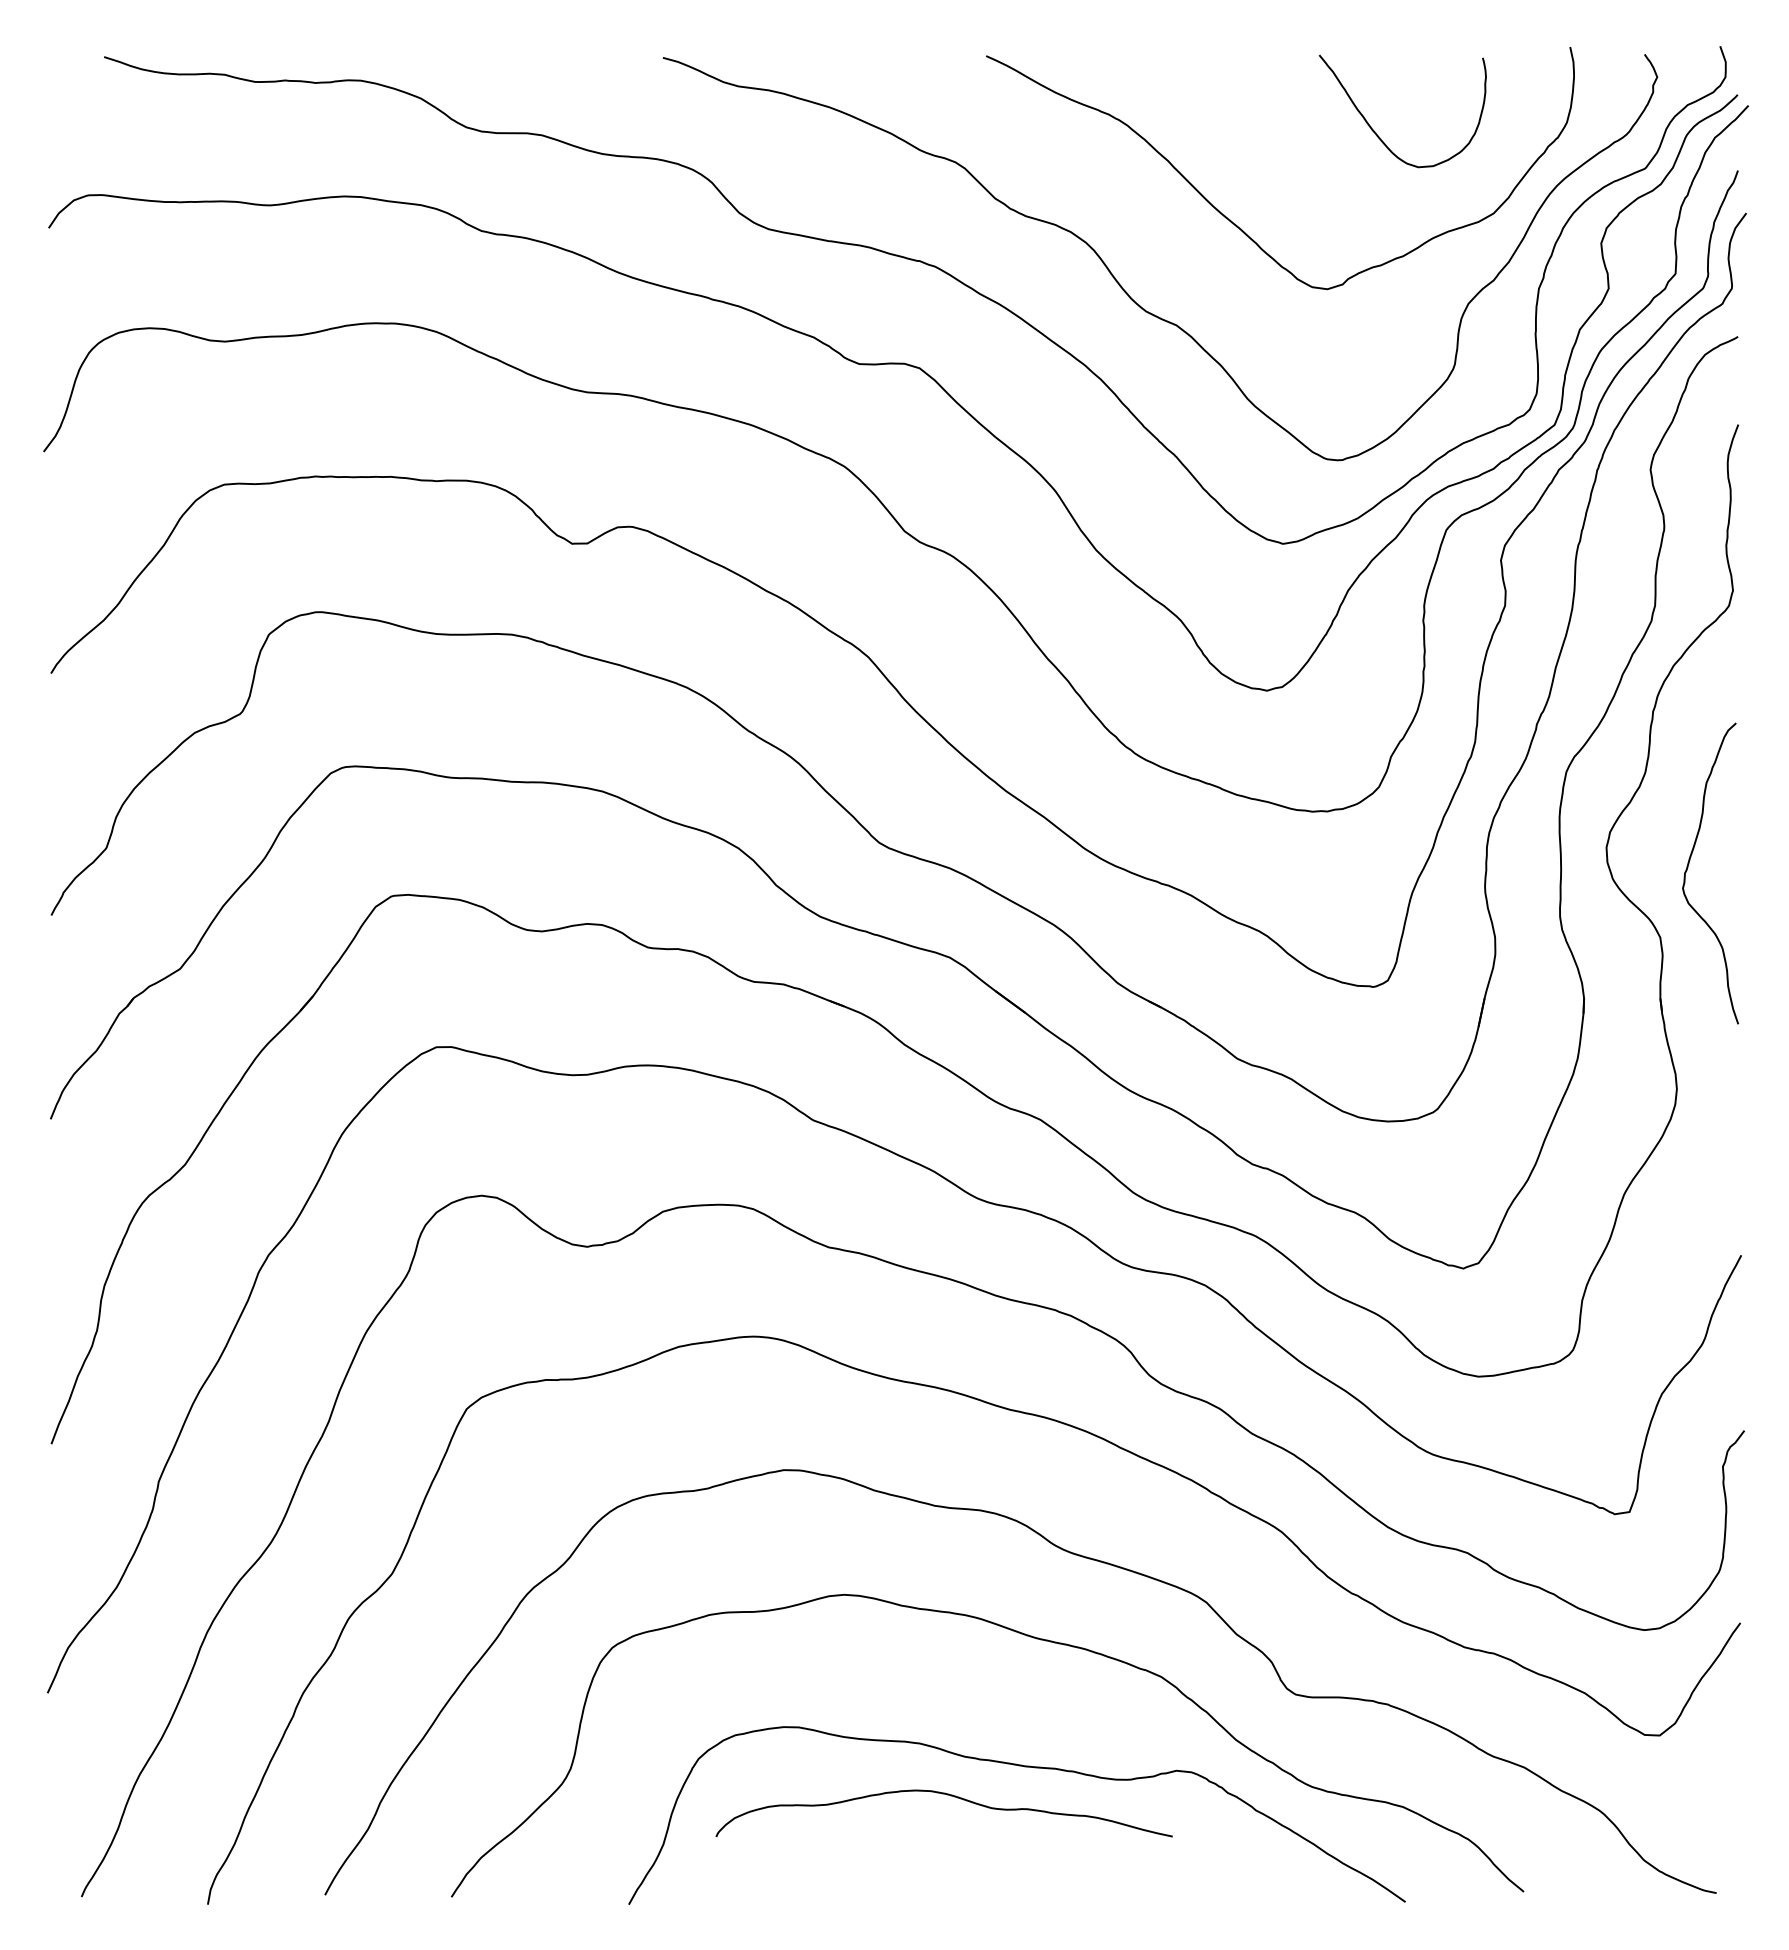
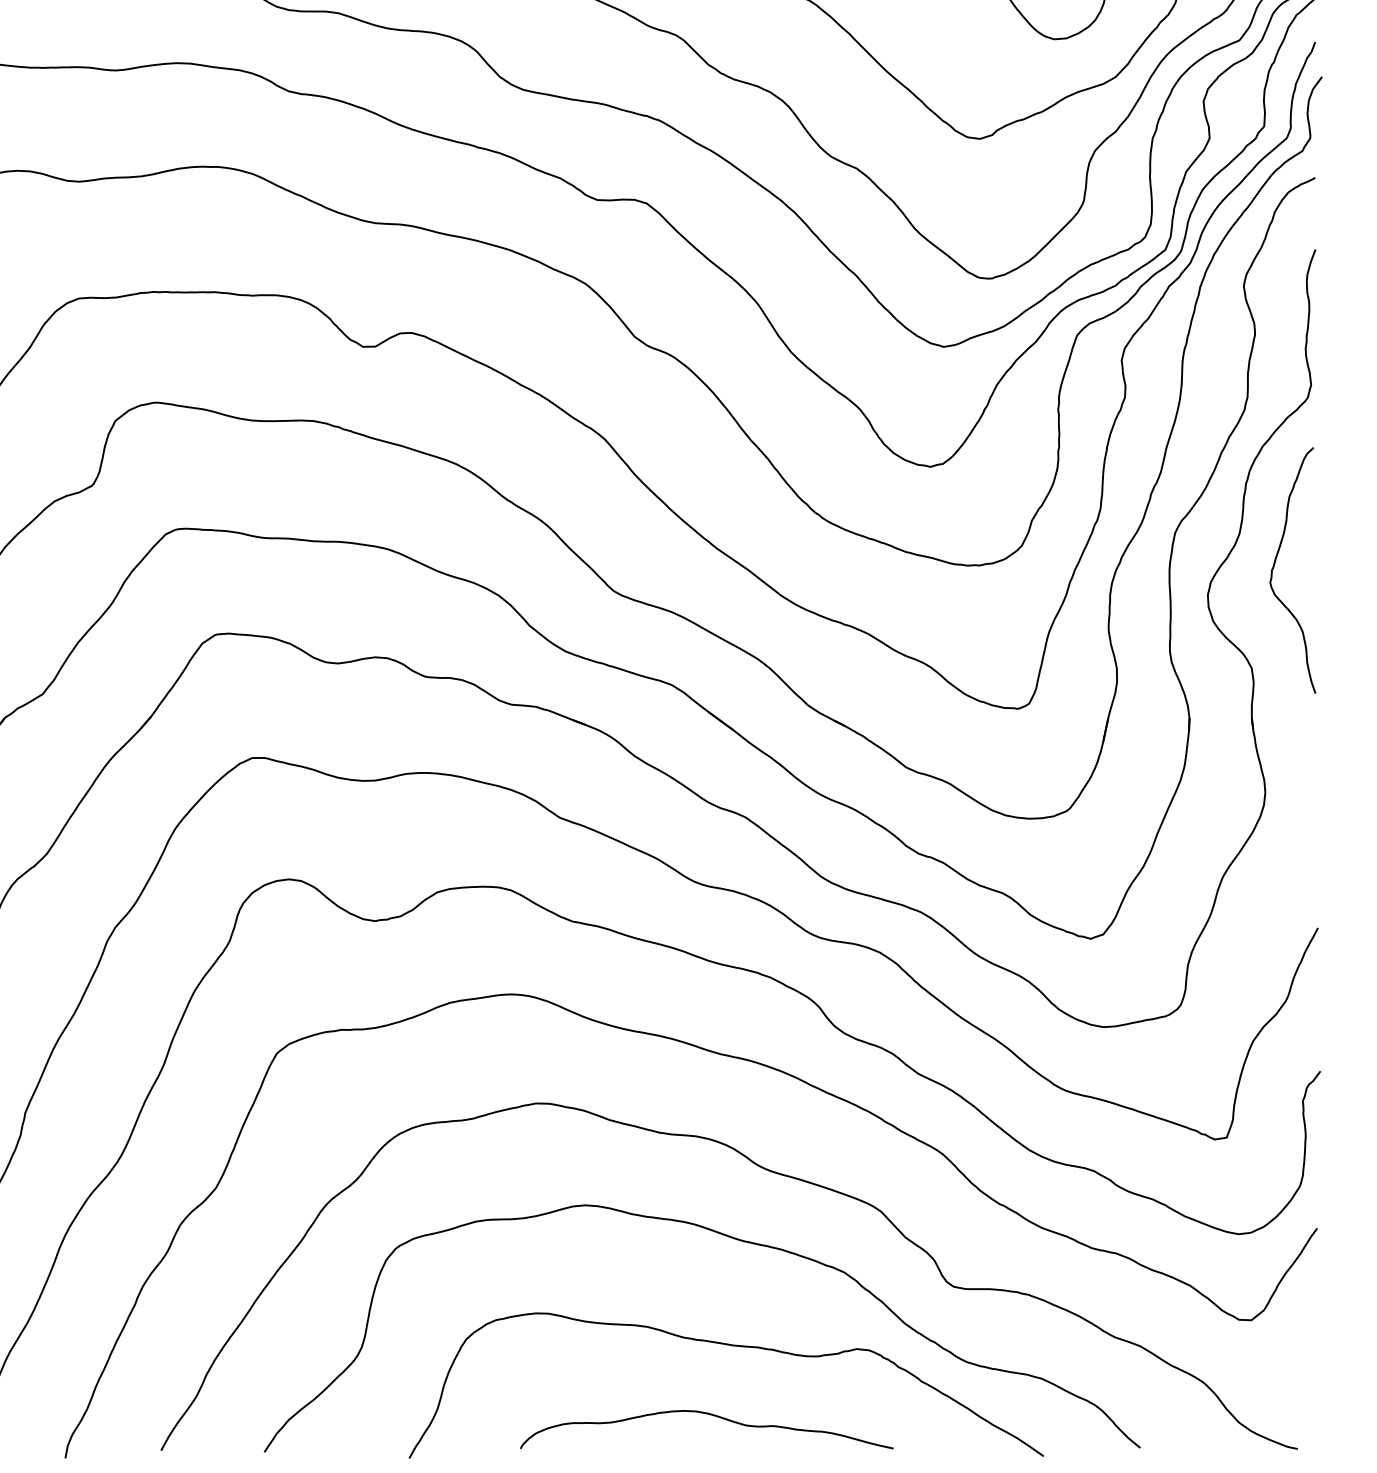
curve: (1688, 867) -> (1274, 565), moved
curve: (950, 1796) -> (712, 1415), moved

